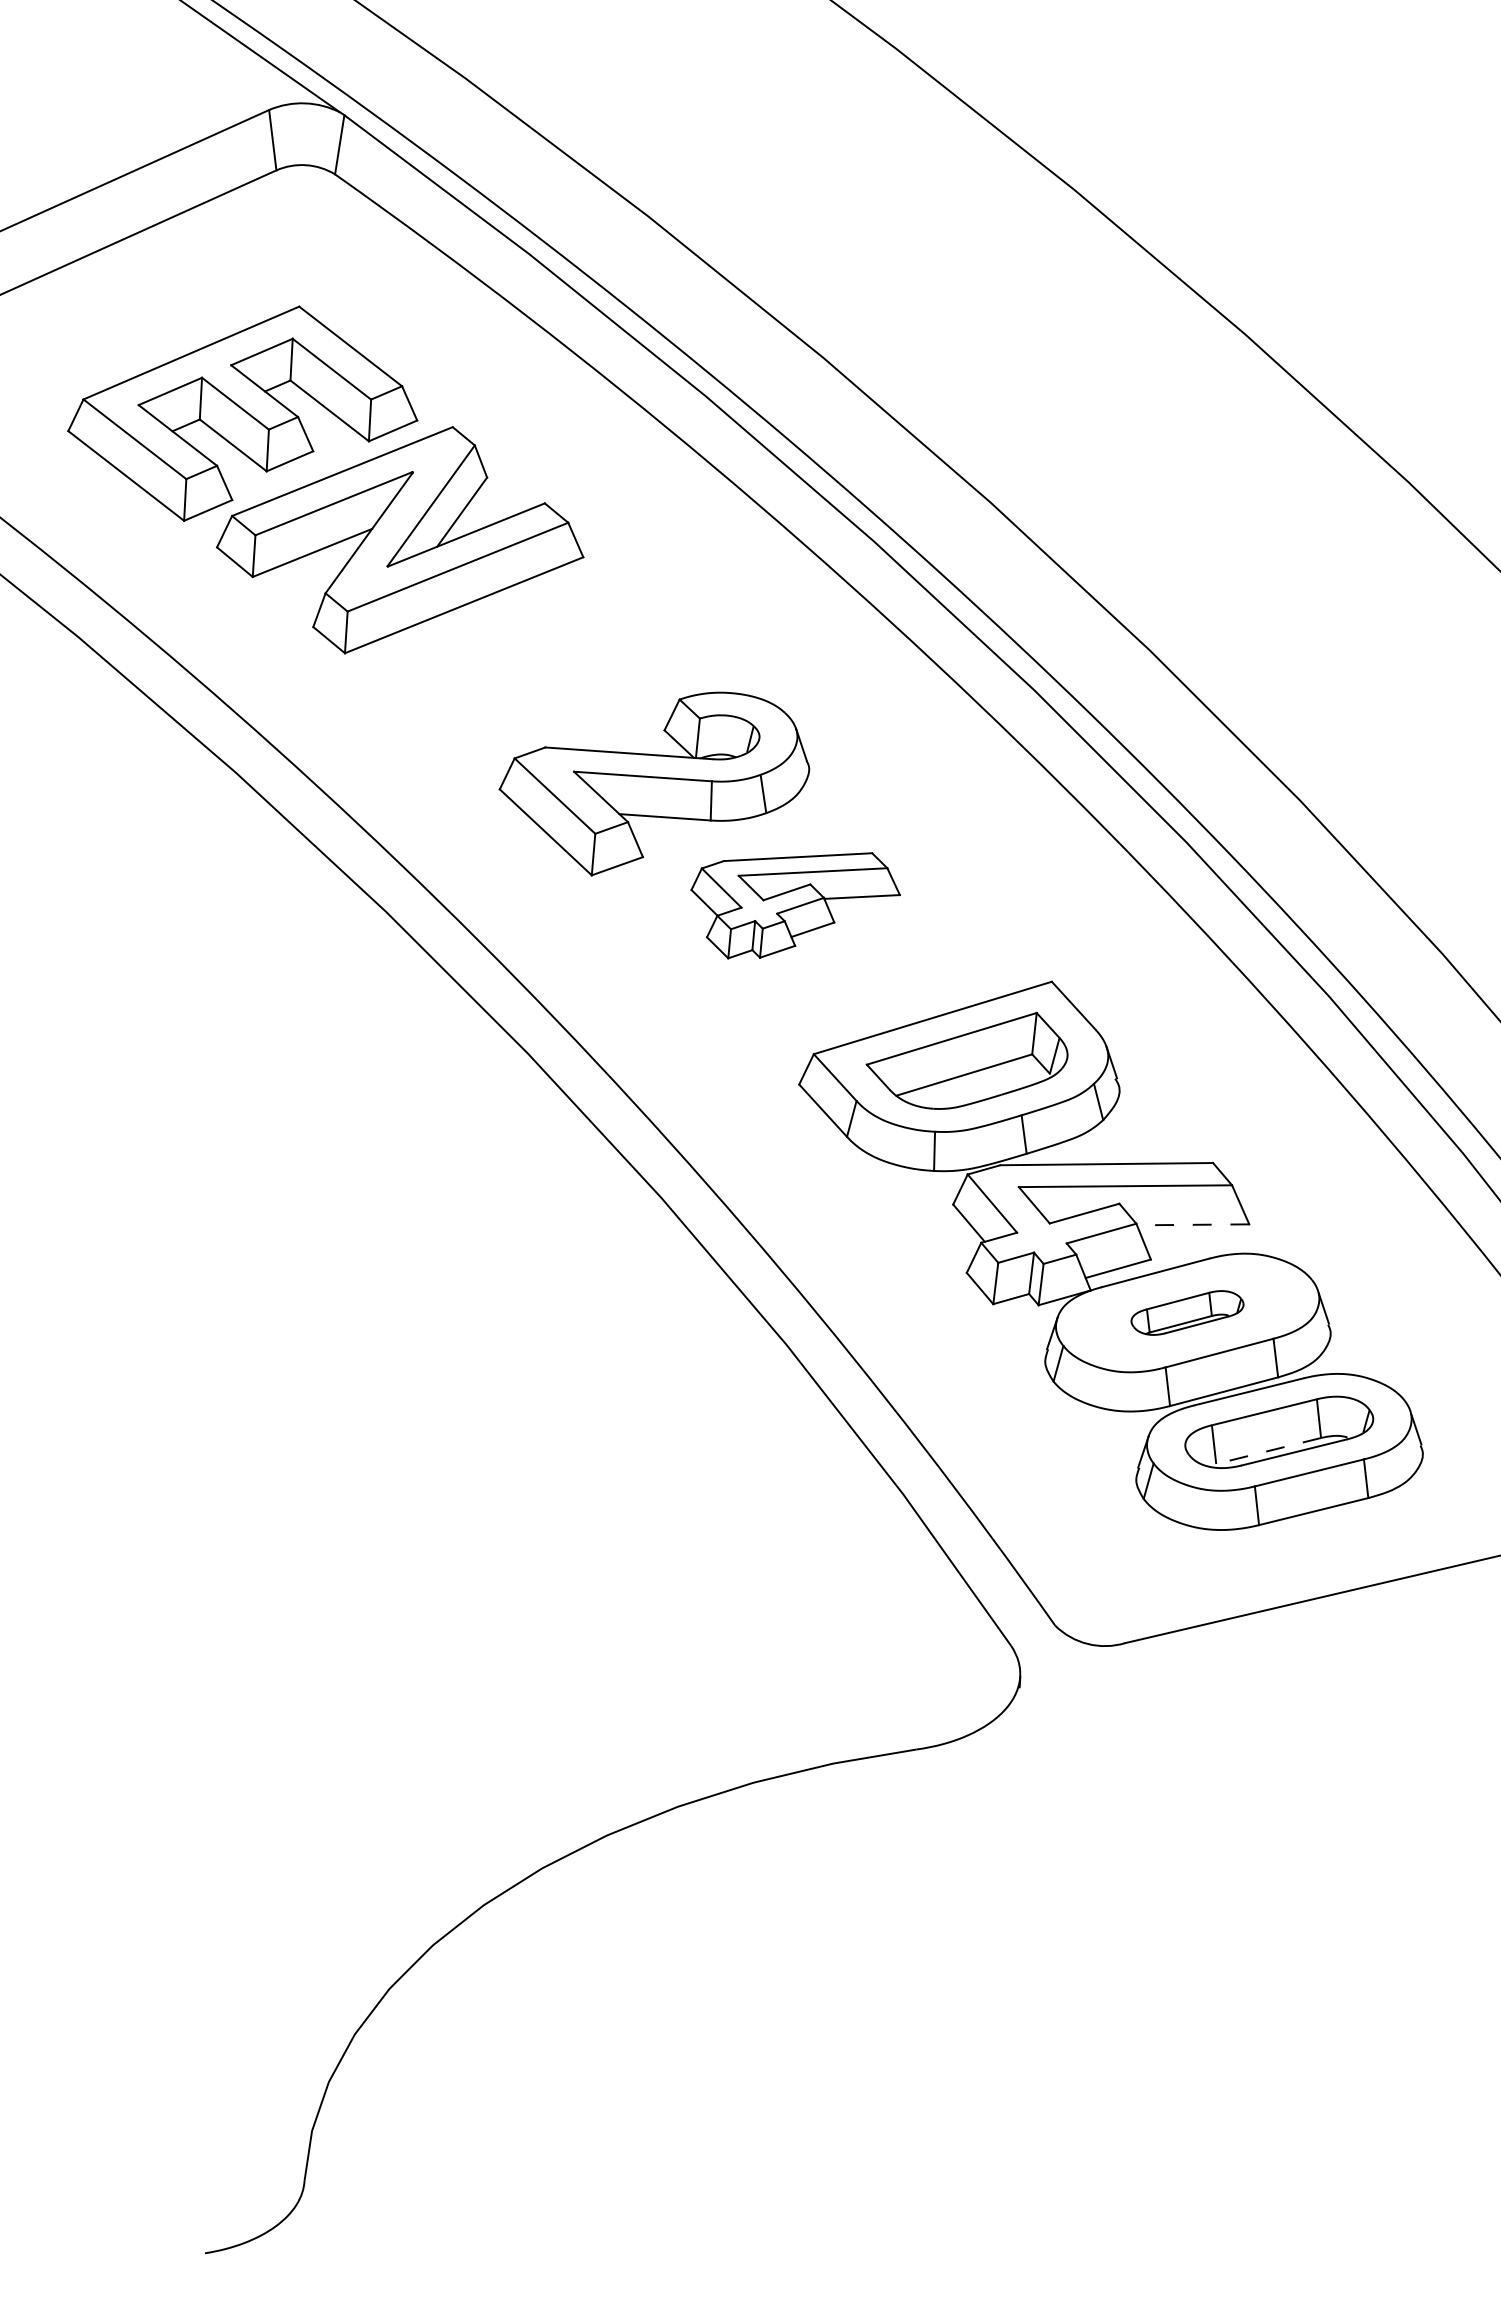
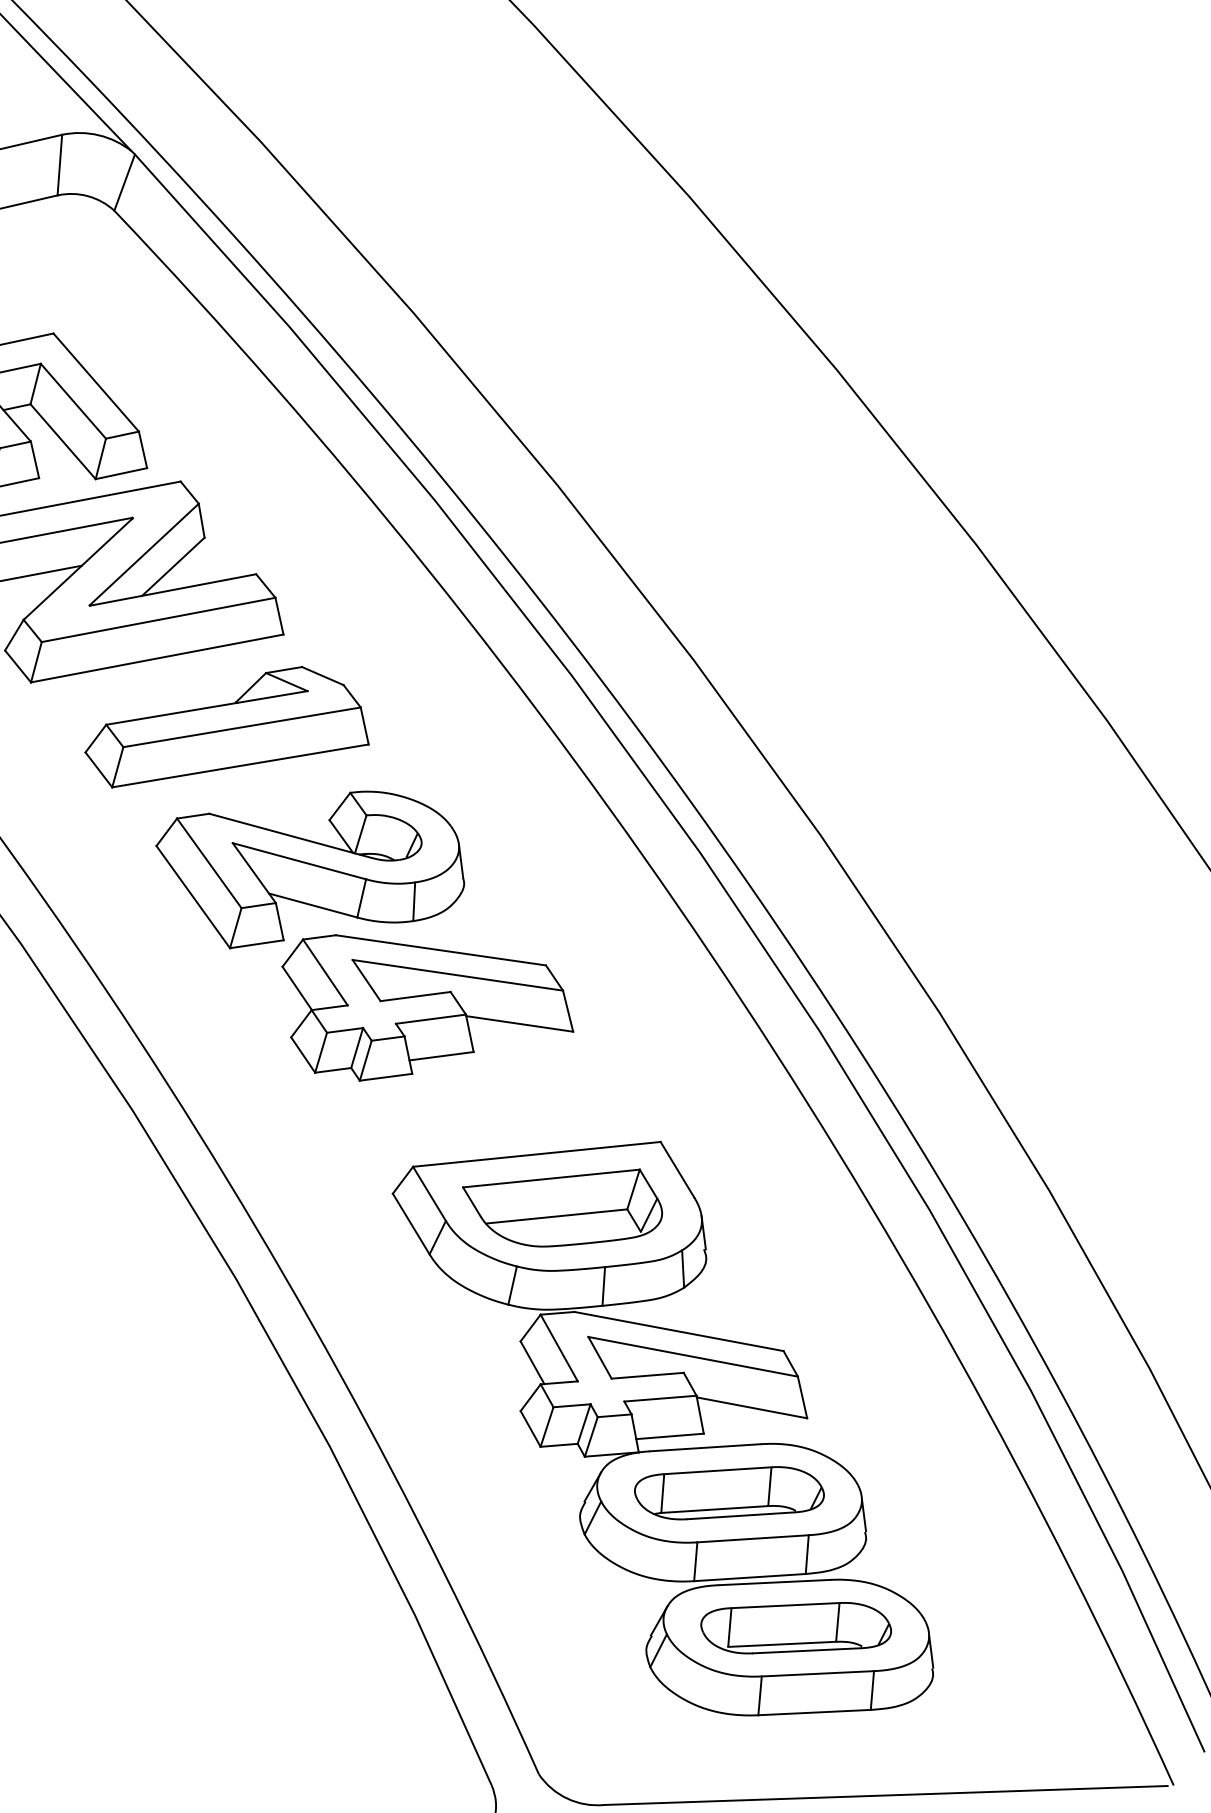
part: (549, 662) -> (229, 731), added
part: (795, 905) -> (423, 1017), size x1.43
line: (1192, 1224) -> (751, 1407), dashed -> solid
part: (1187, 1312) -> (729, 1492), size x1.67
line: (1268, 1451) -> (781, 1644), dashed -> solid

